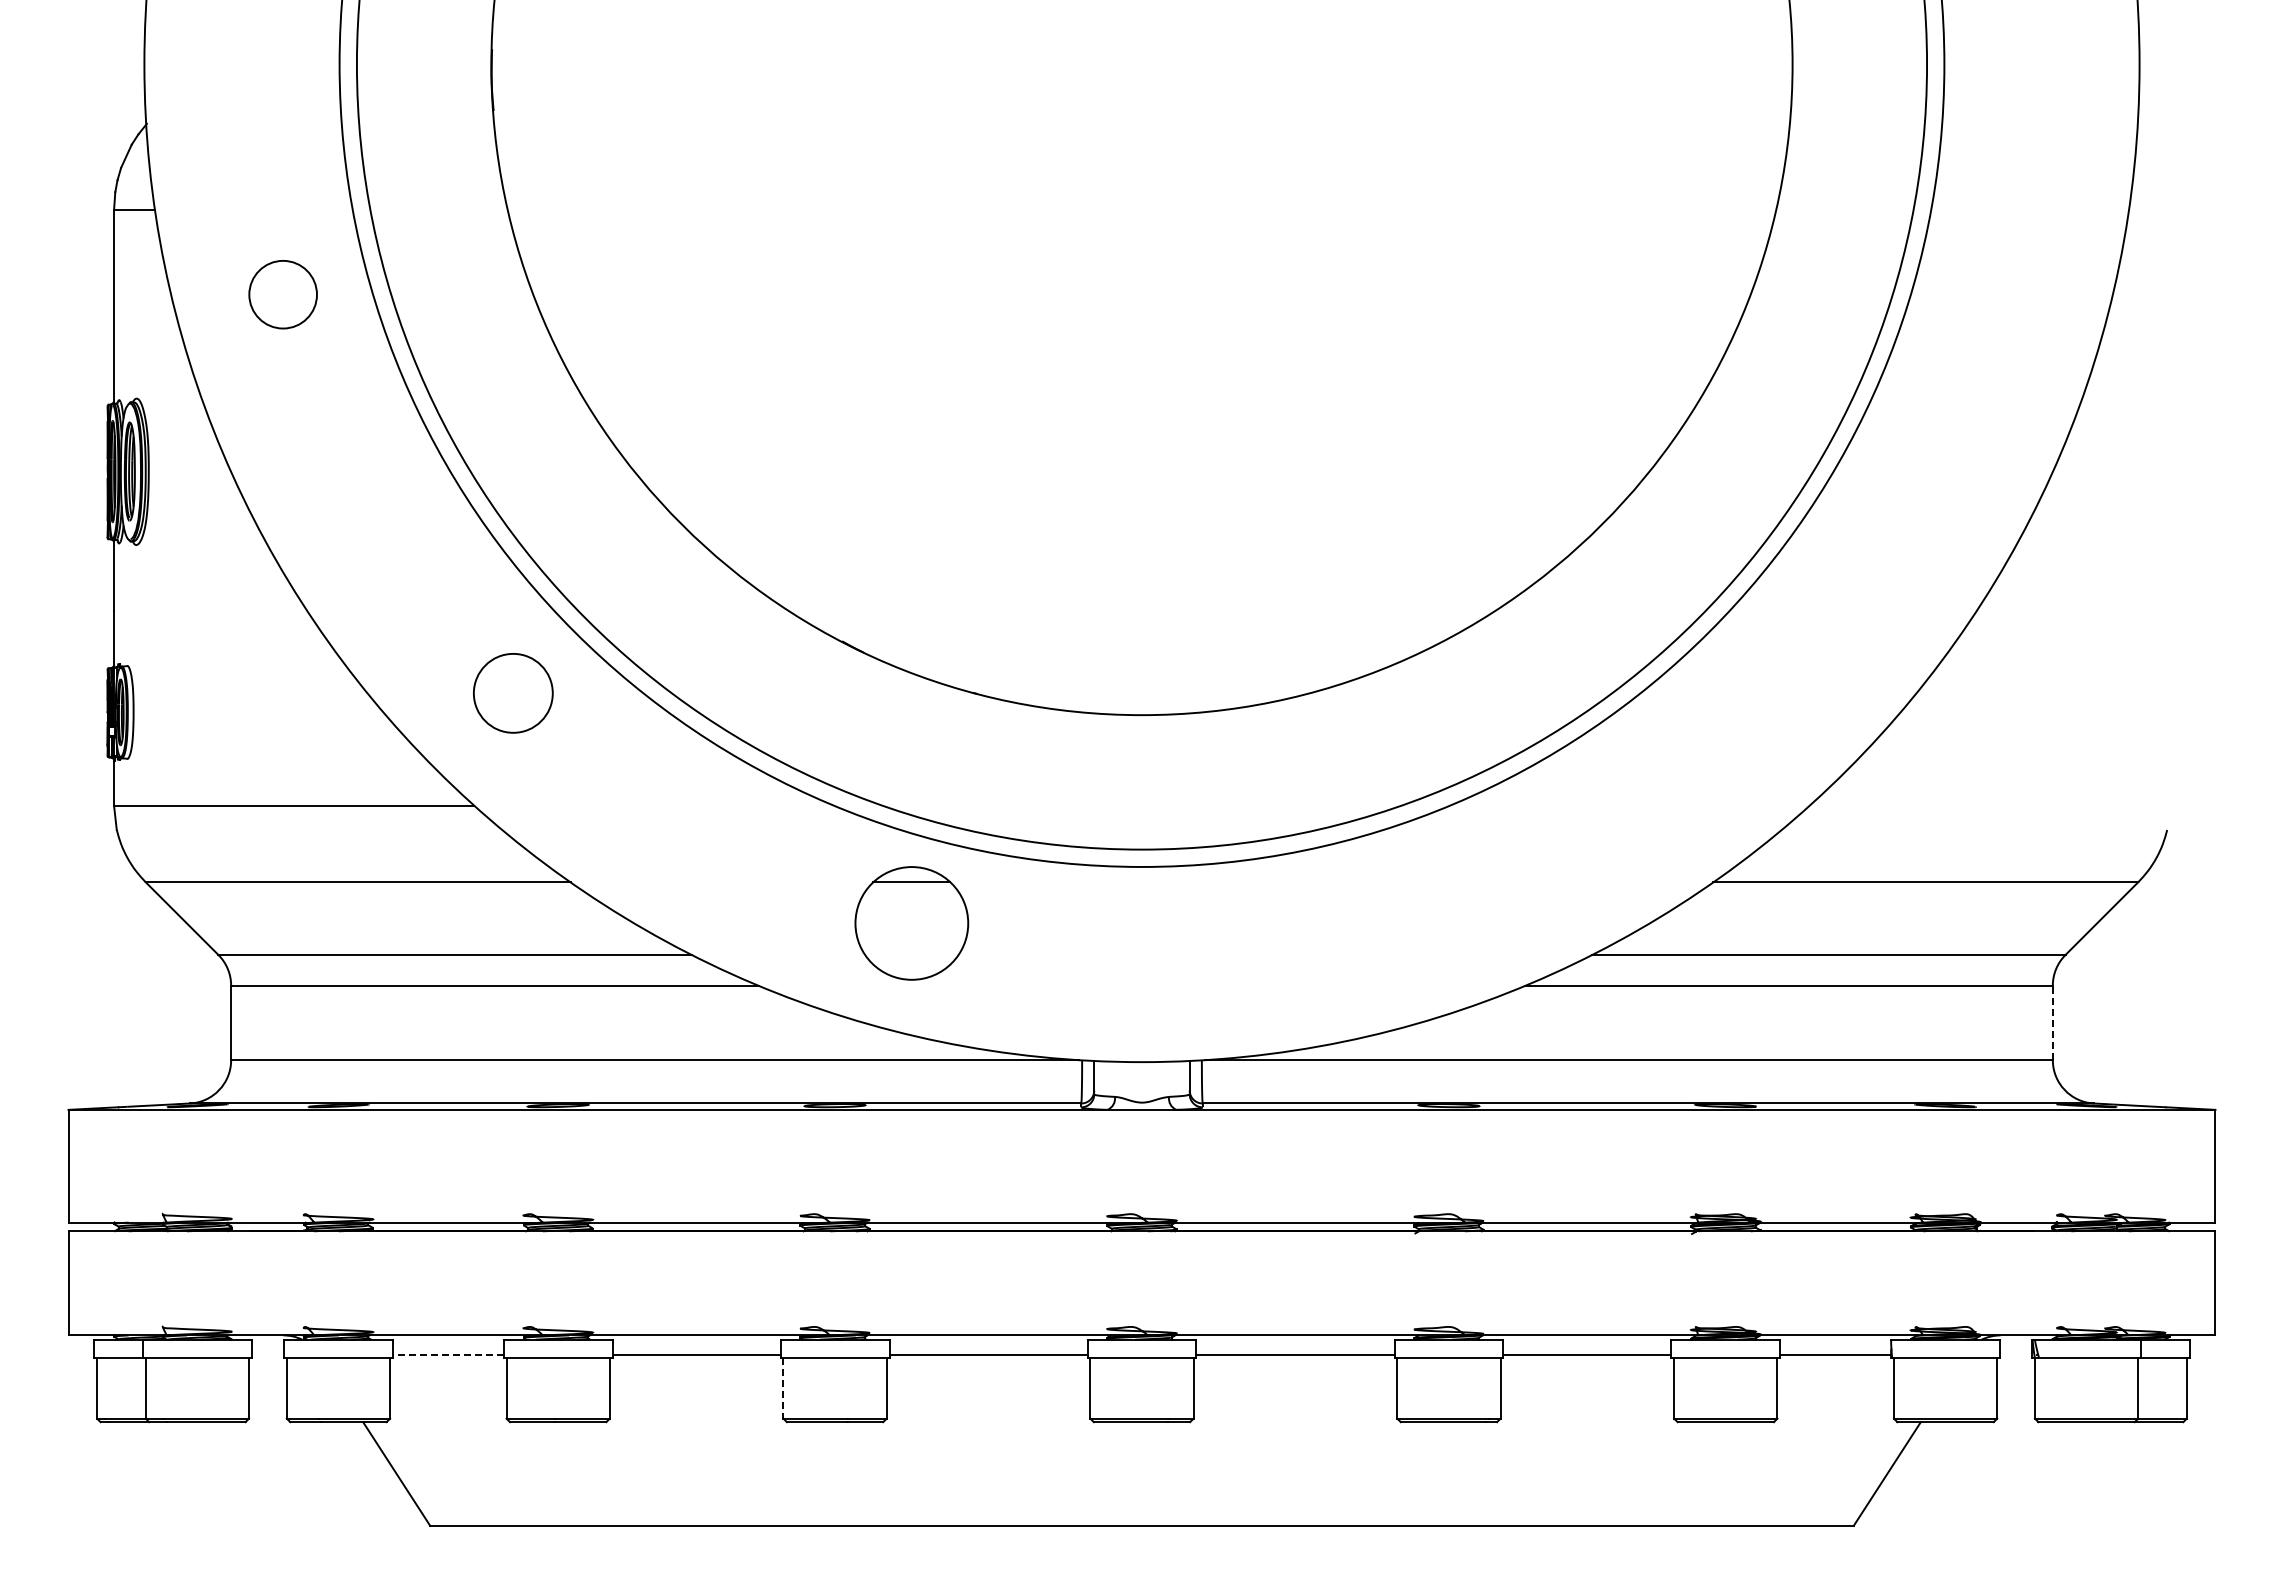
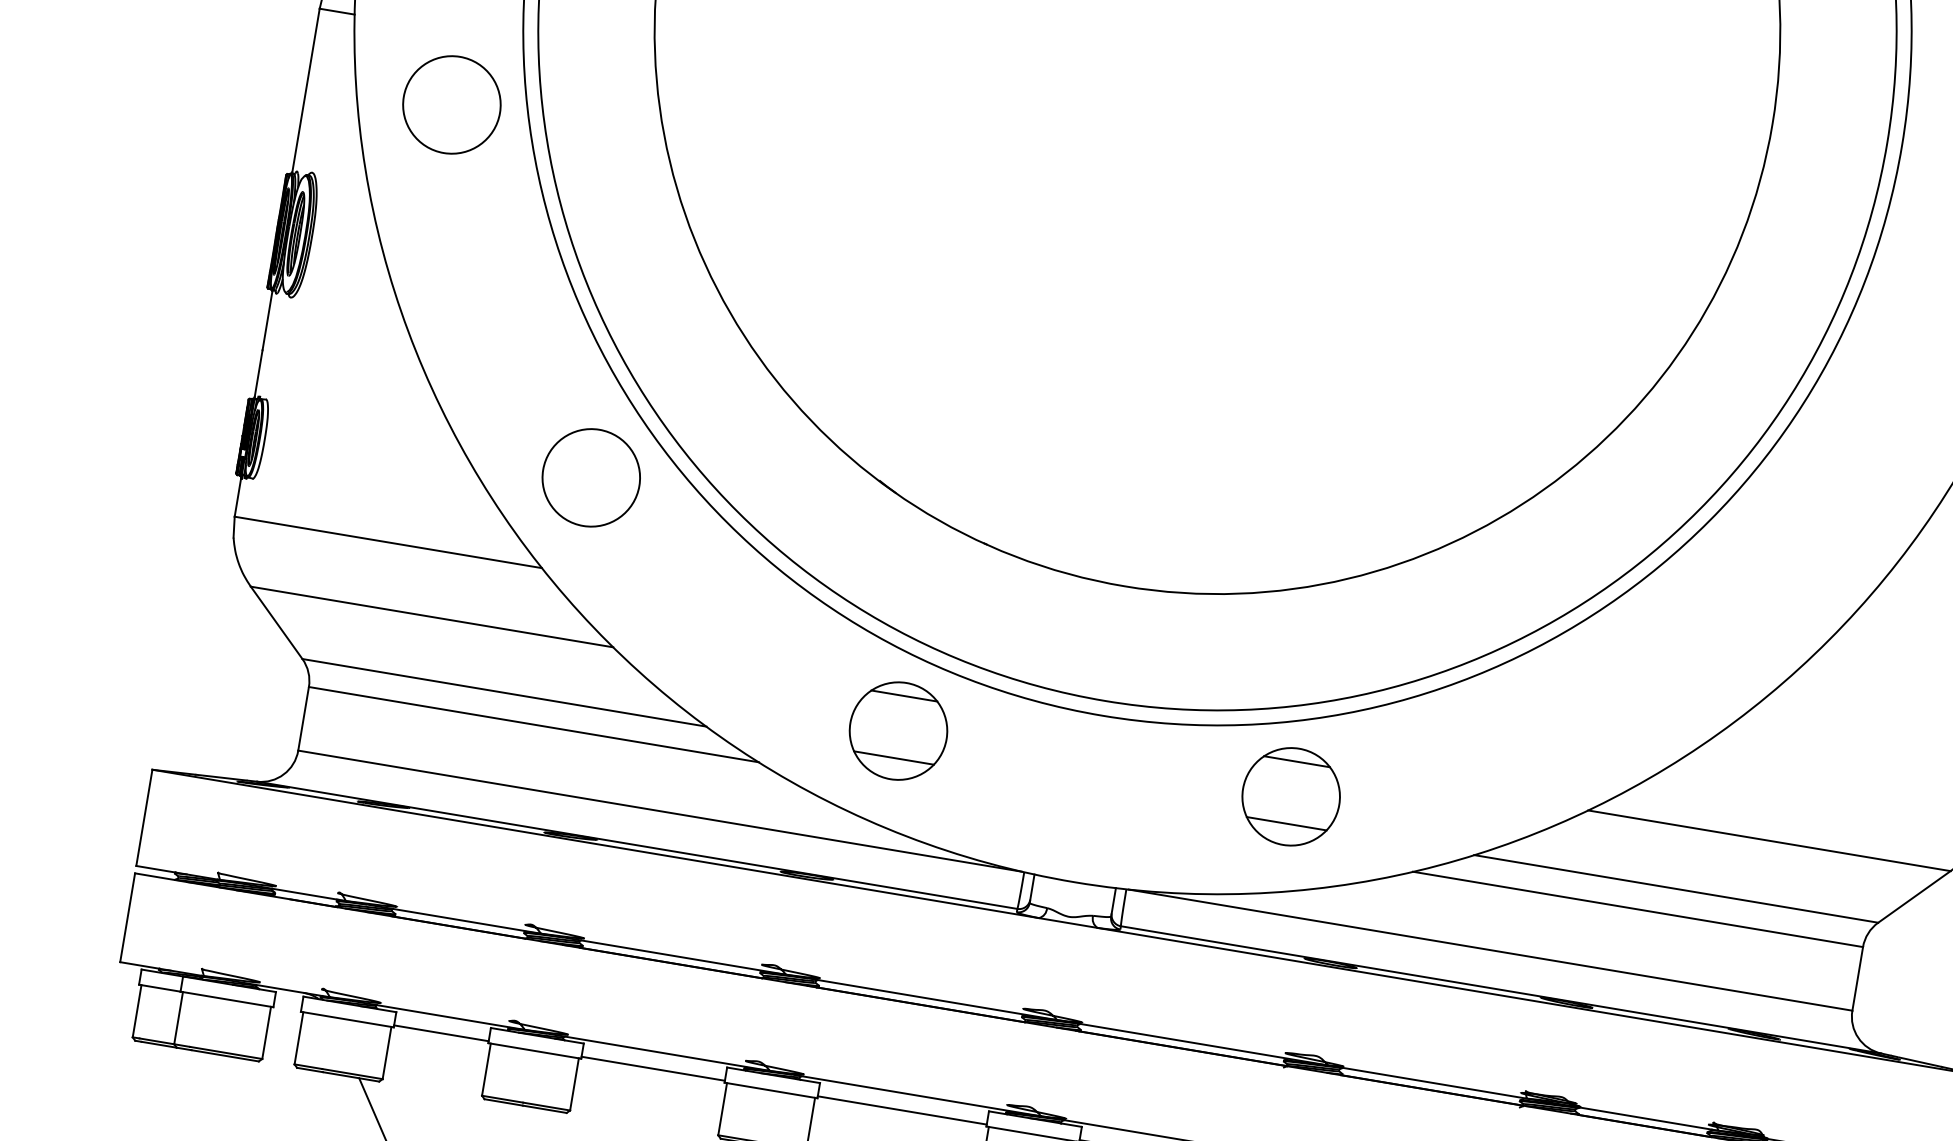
circle: (282, 294) -> (451, 104), size x1.67
circle: (513, 693) -> (591, 478), size x1.43
part: (1371, 923) -> (1290, 796), added
line: (911, 954) -> (893, 757), added
line: (2052, 1022) -> (1857, 978), dashed -> solid
line: (447, 1355) -> (440, 1033), dashed -> solid
line: (783, 1388) -> (722, 1109), dashed -> solid

